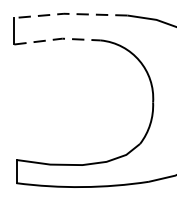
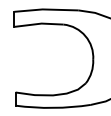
line: (69, 13) -> (45, 9), dashed -> solid
line: (58, 38) -> (39, 23), dashed -> solid

